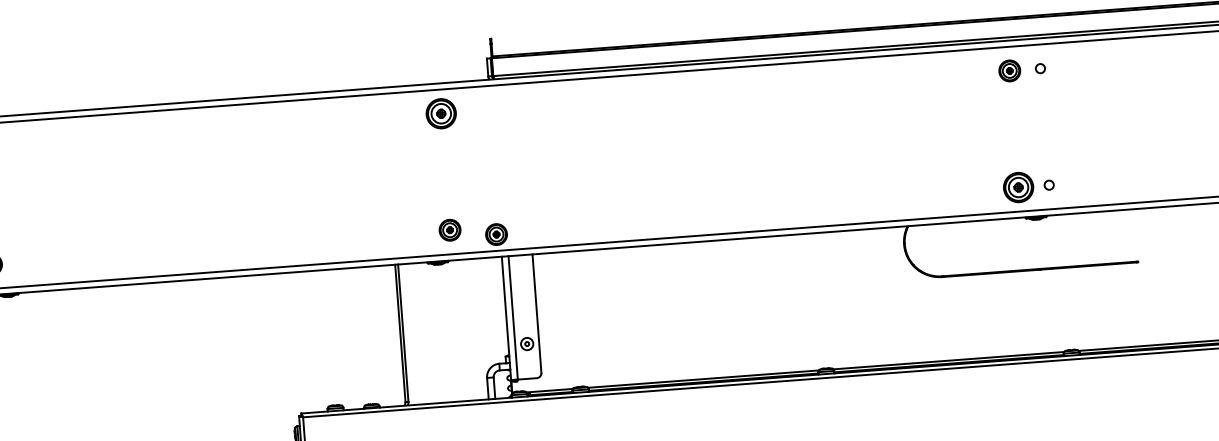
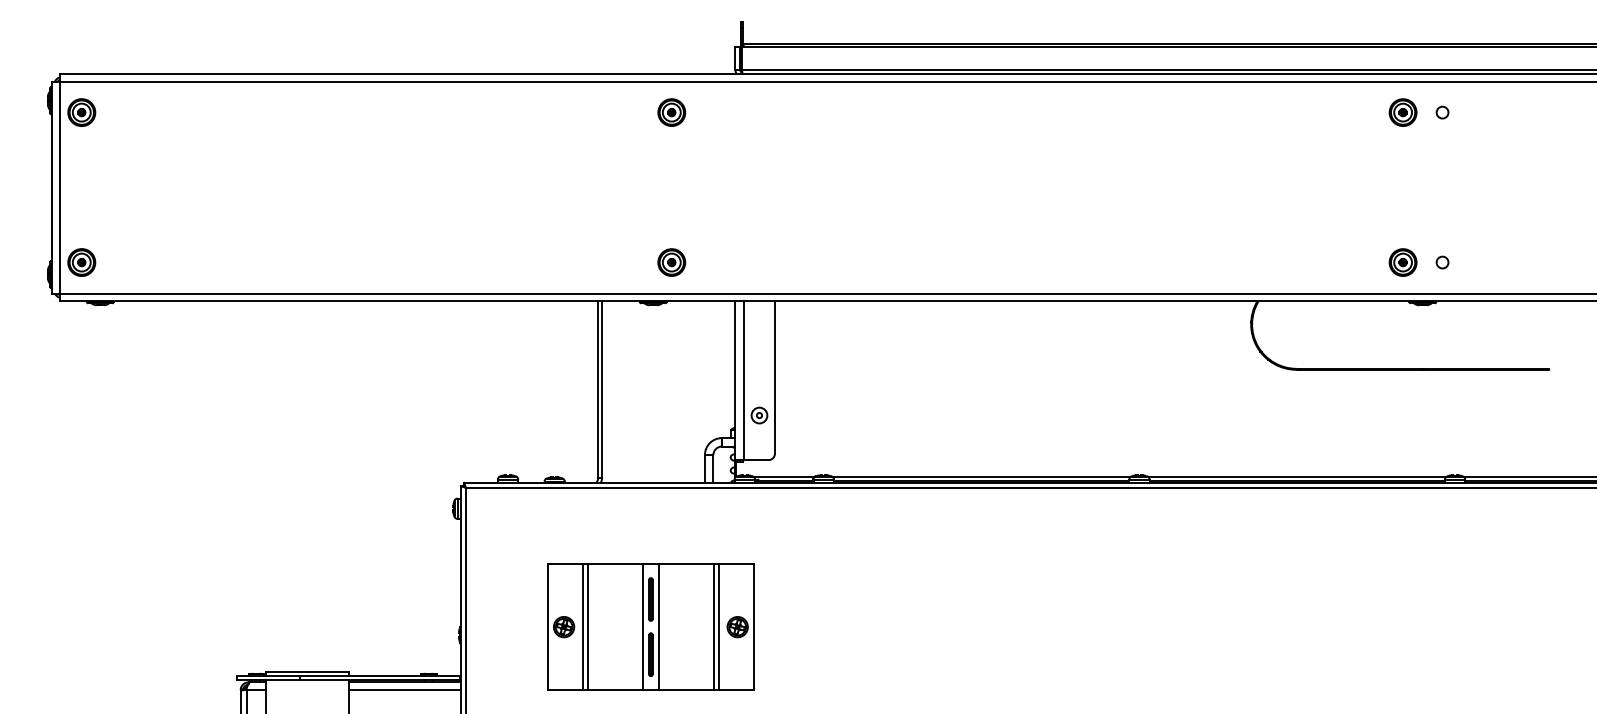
part: (441, 113) -> (671, 112), size x0.71
part: (1018, 187) -> (1402, 262), size x0.71
part: (496, 234) -> (730, 272), removed

